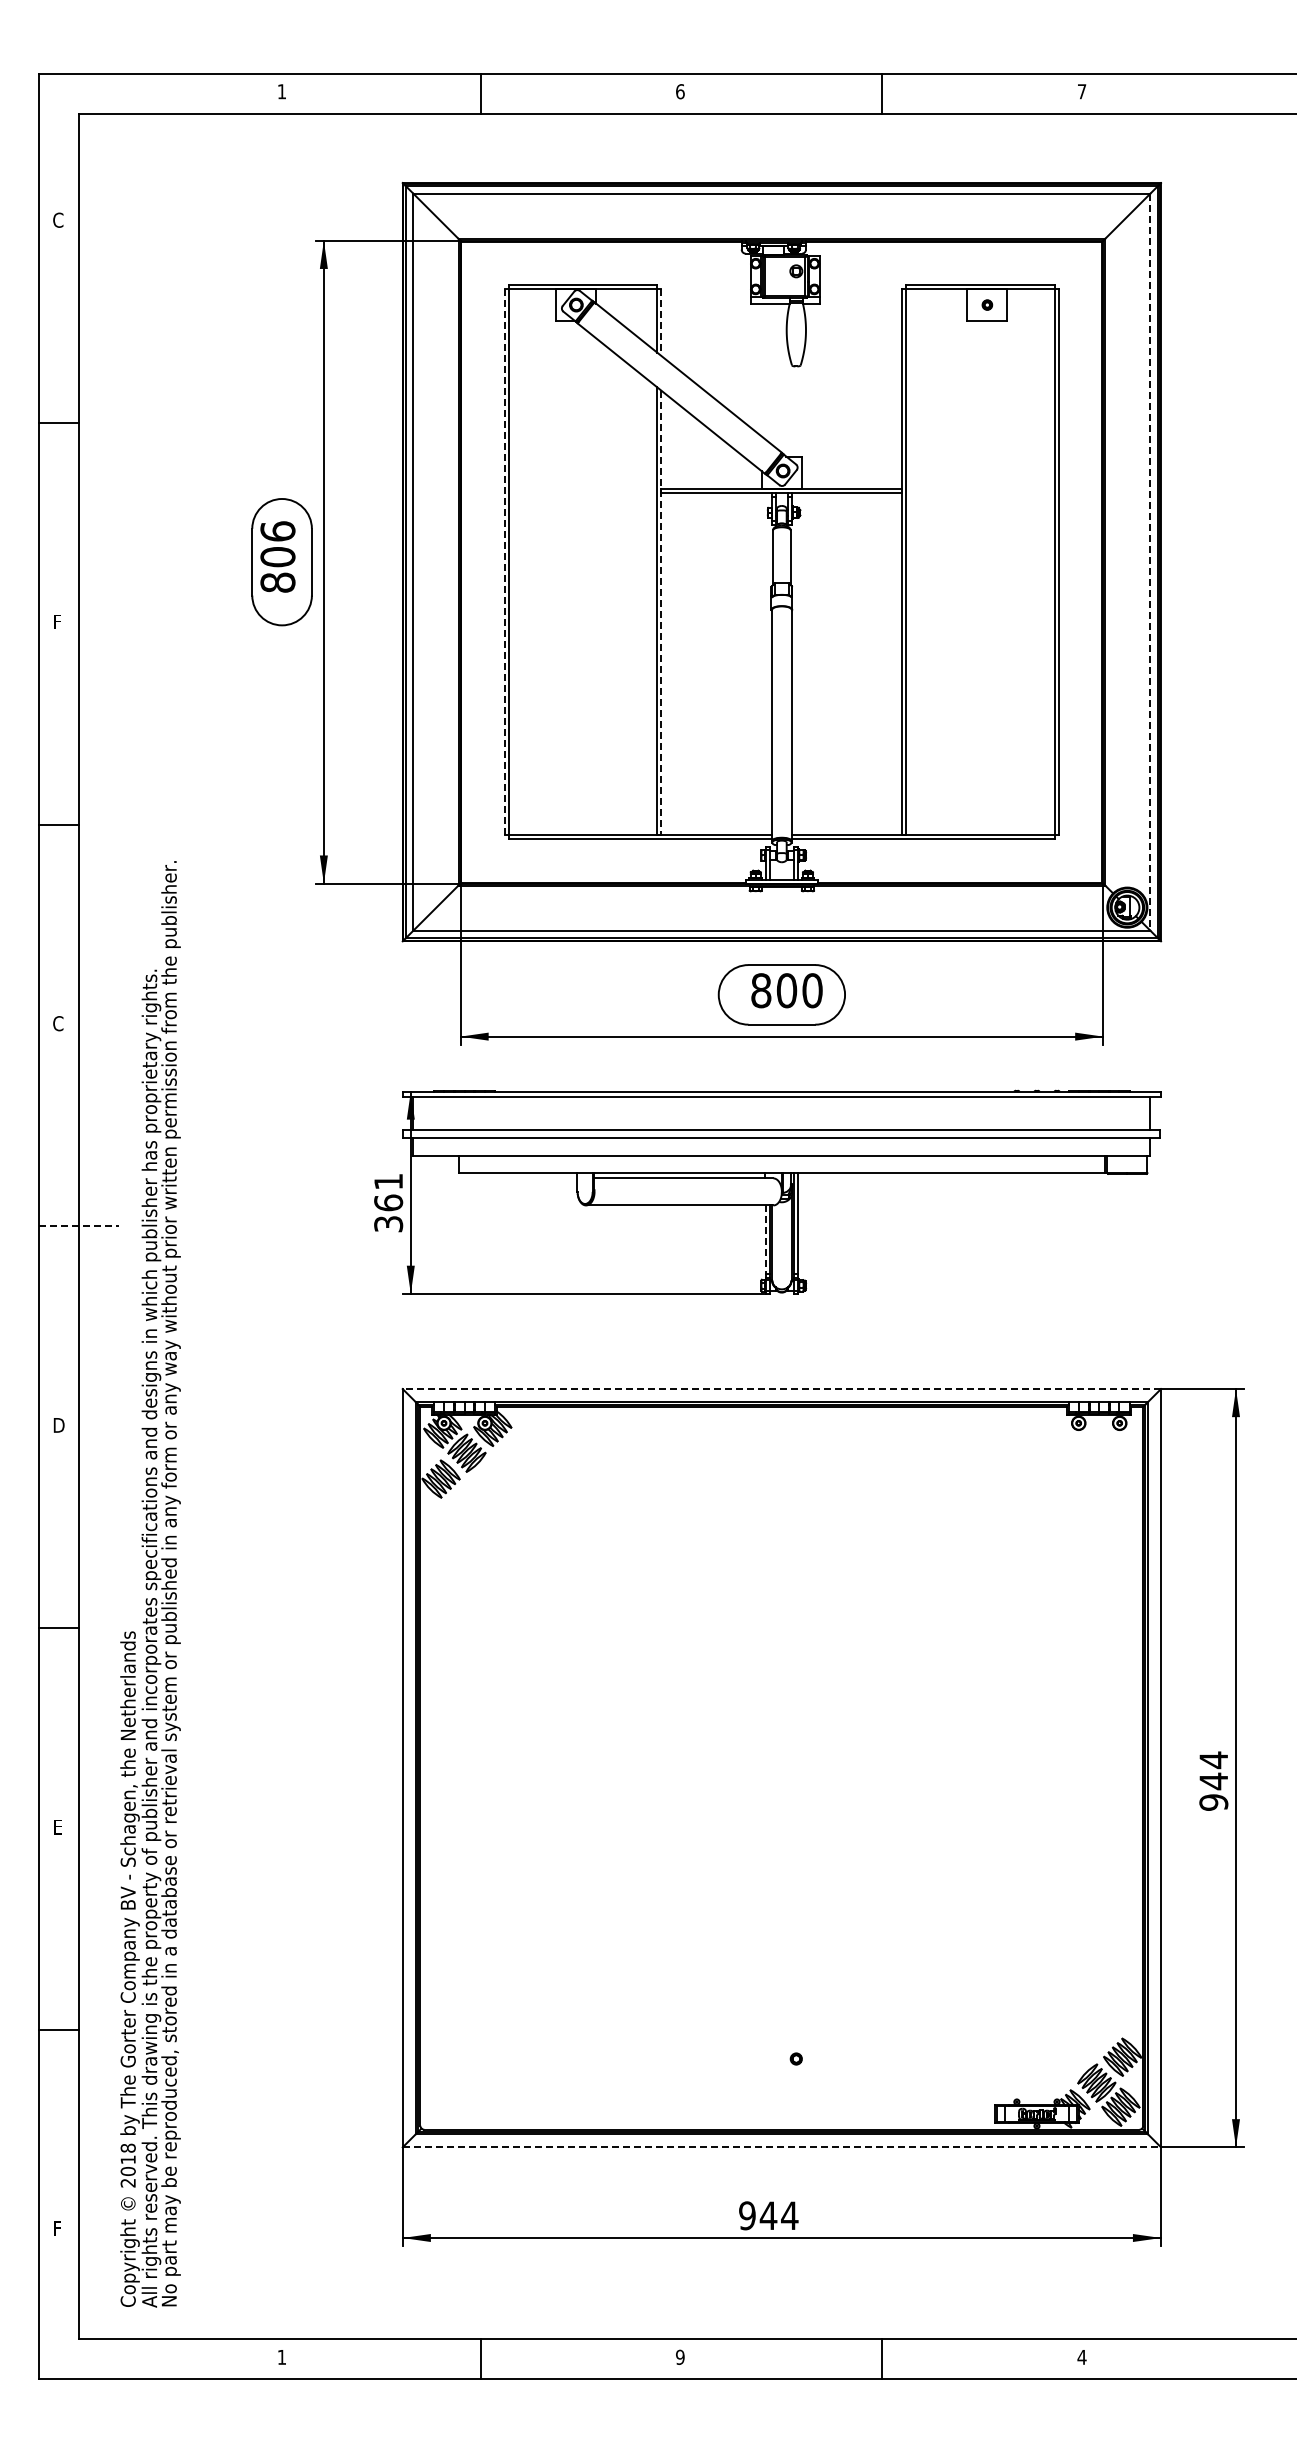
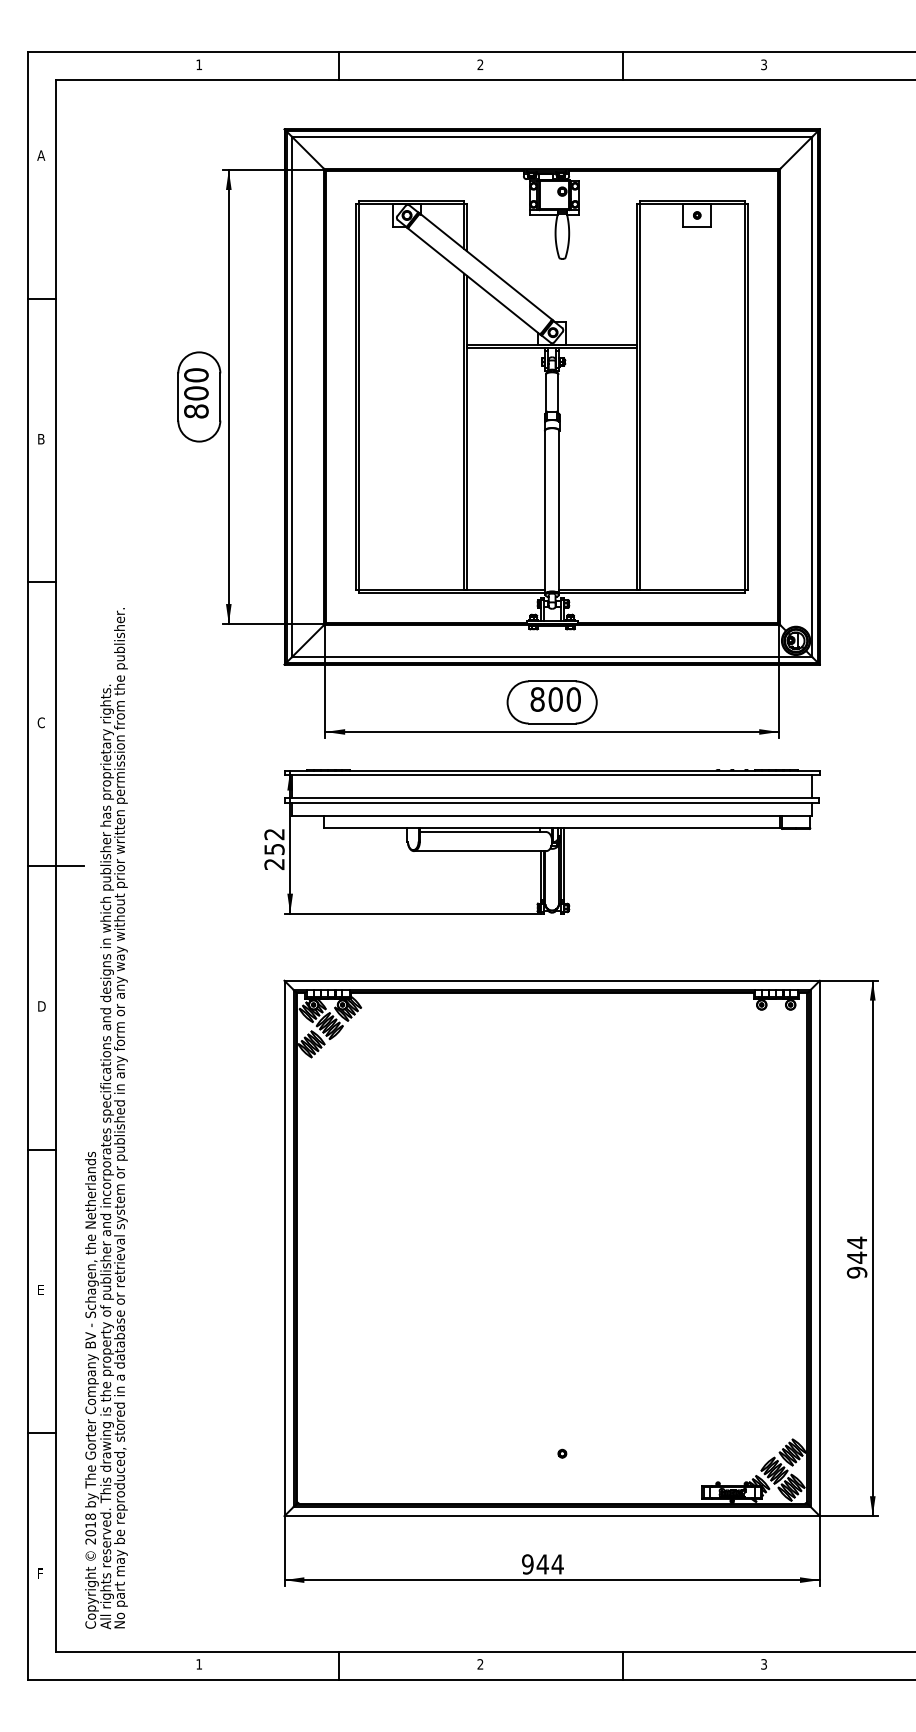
text: (680, 91) -> (480, 64), 6 -> 2
text: (1081, 91) -> (763, 64), 7 -> 3
text: (57, 219) -> (40, 155), C -> A
line: (661, 322) -> (467, 227), dashed -> solid
text: (277, 531) -> (196, 375), 806 -> 800
line: (504, 562) -> (356, 397), dashed -> solid
line: (1150, 562) -> (812, 397), dashed -> solid
line: (661, 613) -> (467, 433), dashed -> solid
text: (57, 621) -> (40, 438), F -> B
text: (388, 1203) -> (274, 849), 361 -> 252
line: (79, 1226) -> (56, 866), dashed -> solid
line: (765, 1240) -> (540, 875), dashed -> solid
line: (781, 1389) -> (551, 981), dashed -> solid
line: (782, 2147) -> (552, 1516), dashed -> solid
text: (680, 2356) -> (480, 1663), 9 -> 2
text: (1081, 2356) -> (763, 1663), 4 -> 3

